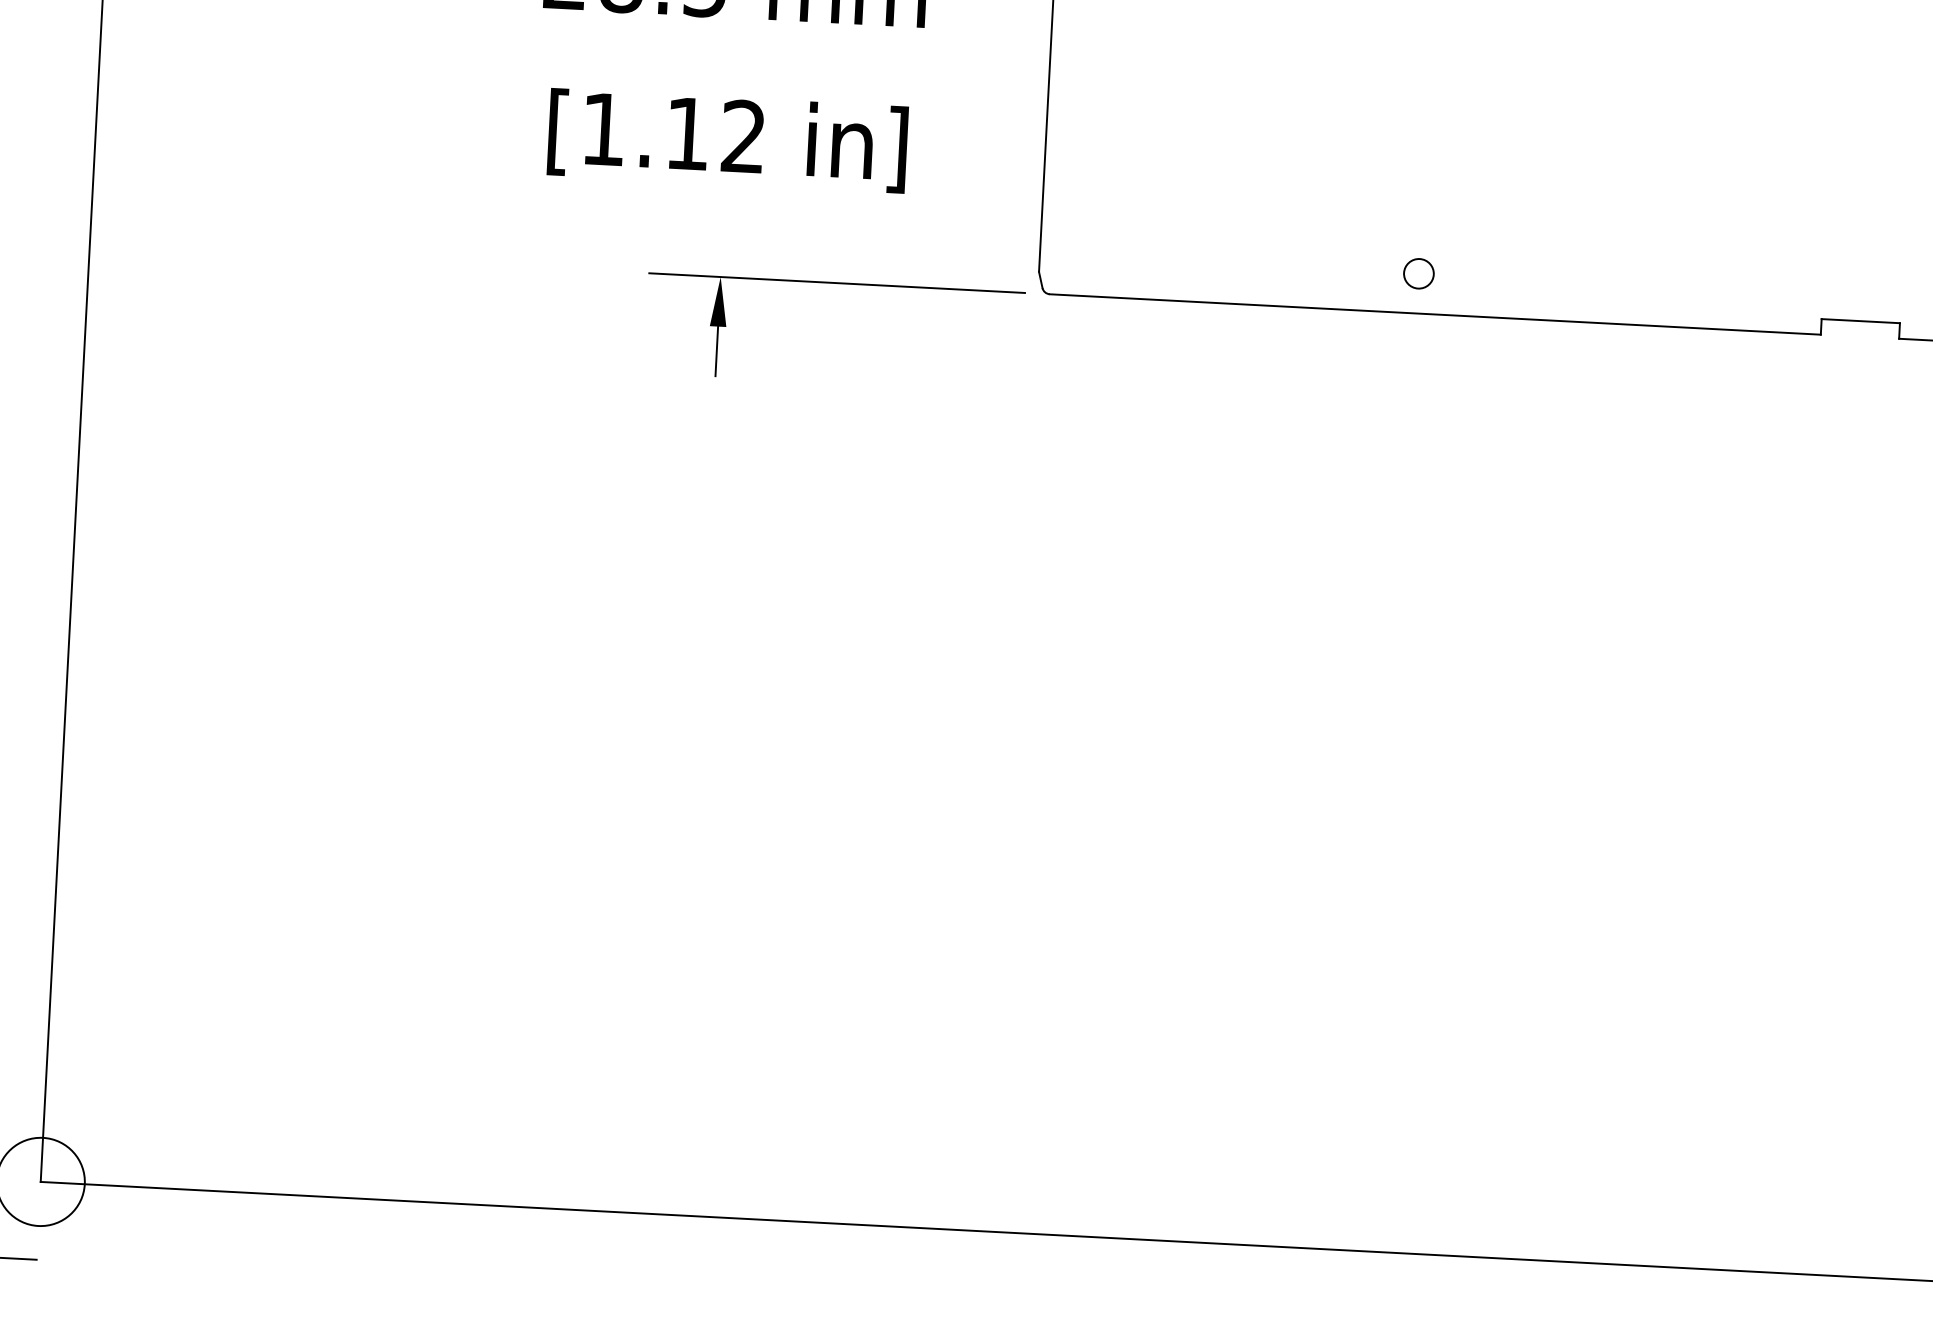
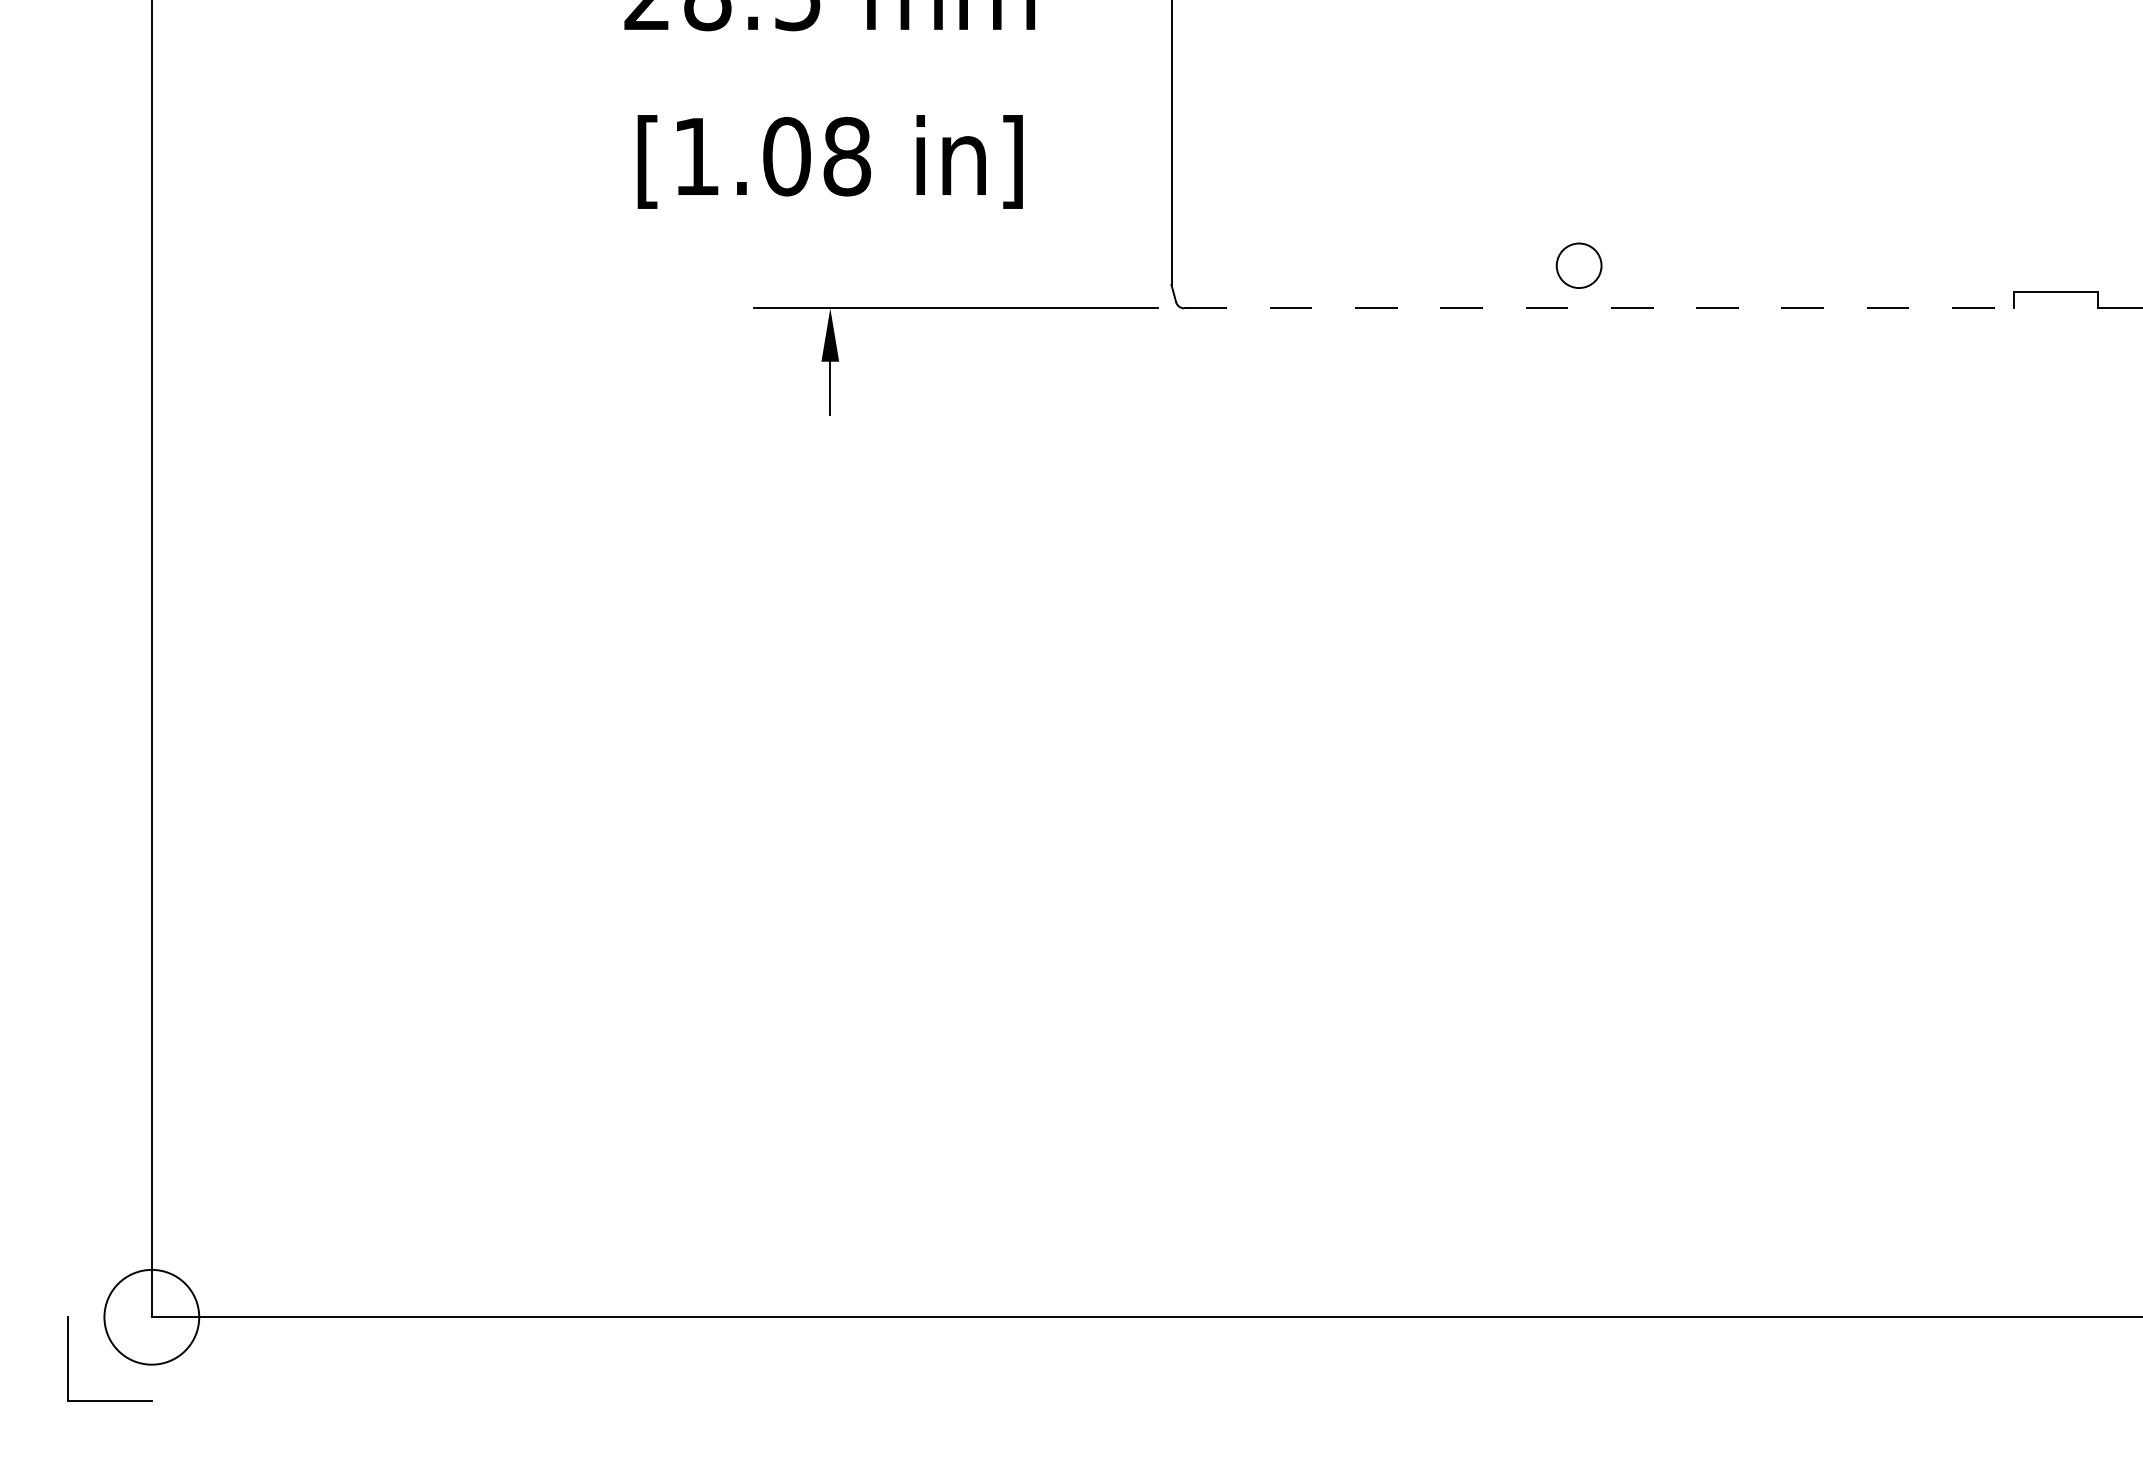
text: (716, 135) -> (817, 156), [1.12 -> [1.08
part: (1418, 273) -> (1578, 265), size x1.4
line: (1434, 314) -> (1598, 308), solid -> dashed

